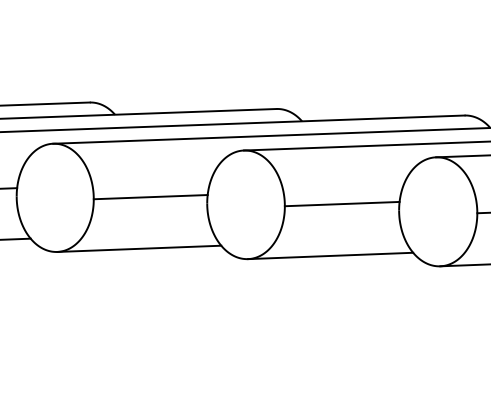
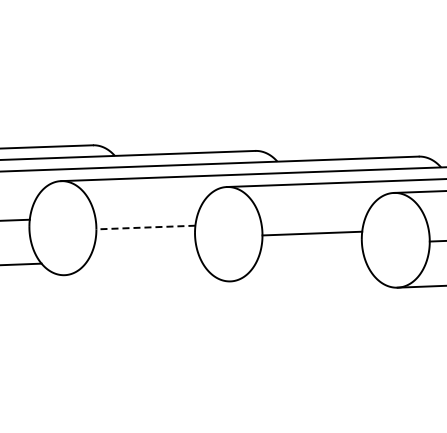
line: (150, 197) -> (145, 227), solid -> dashed
line: (138, 248) -> (135, 272), removed
line: (330, 255) -> (302, 278), removed

